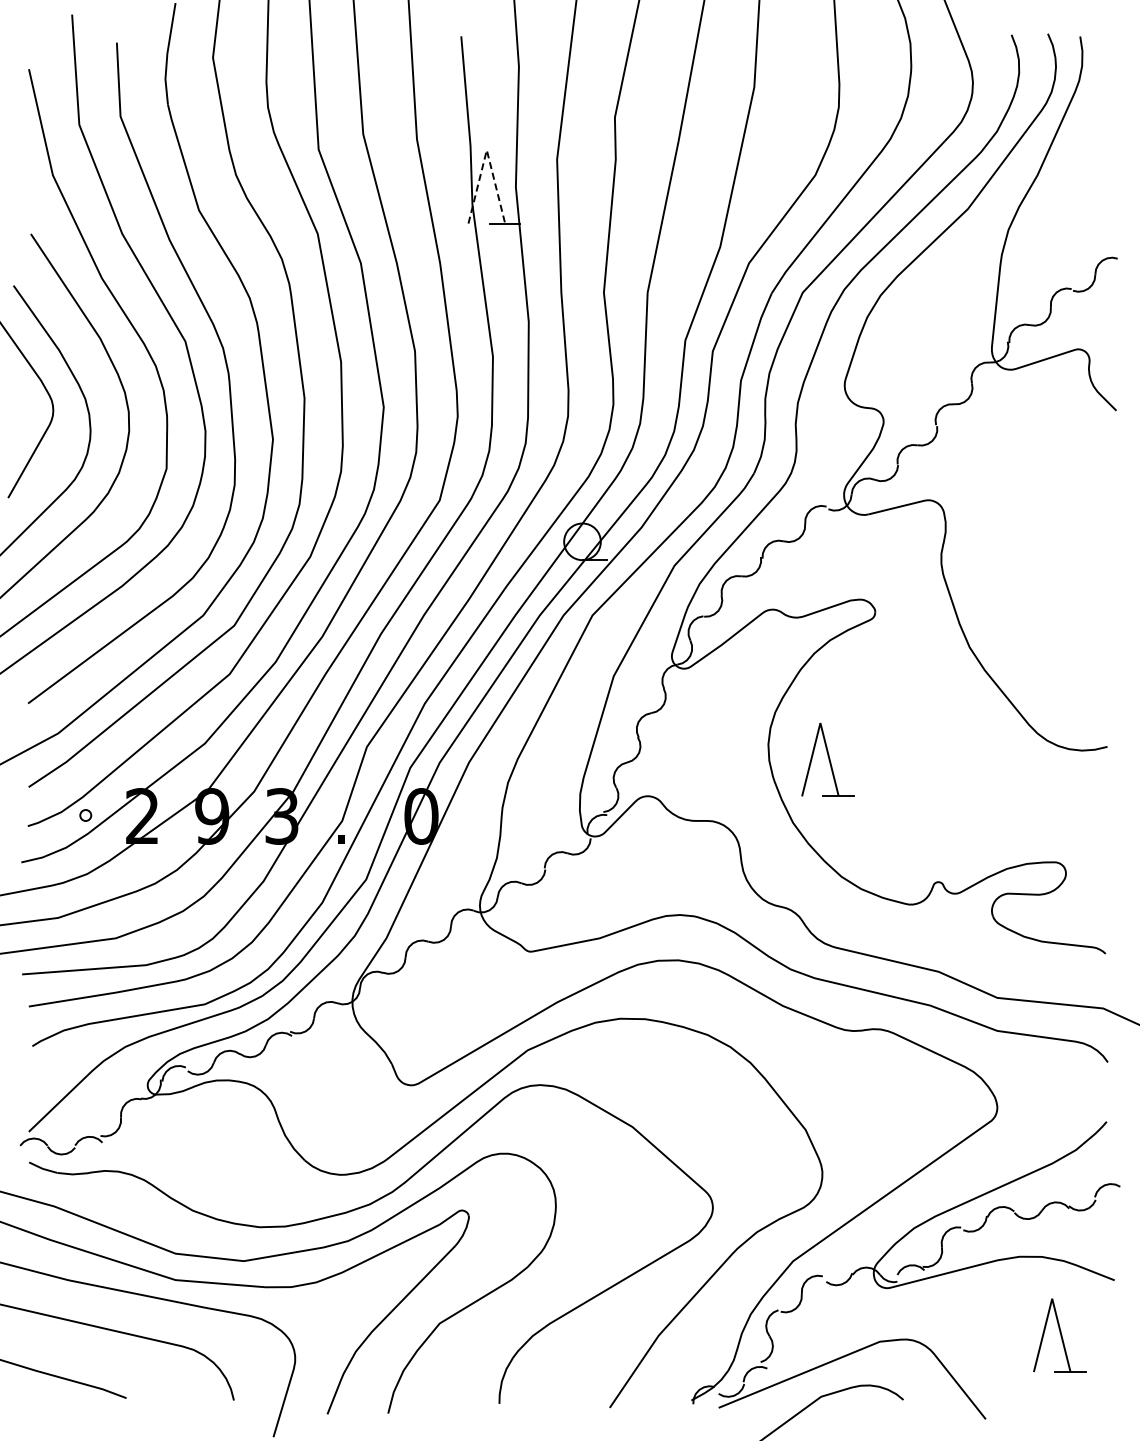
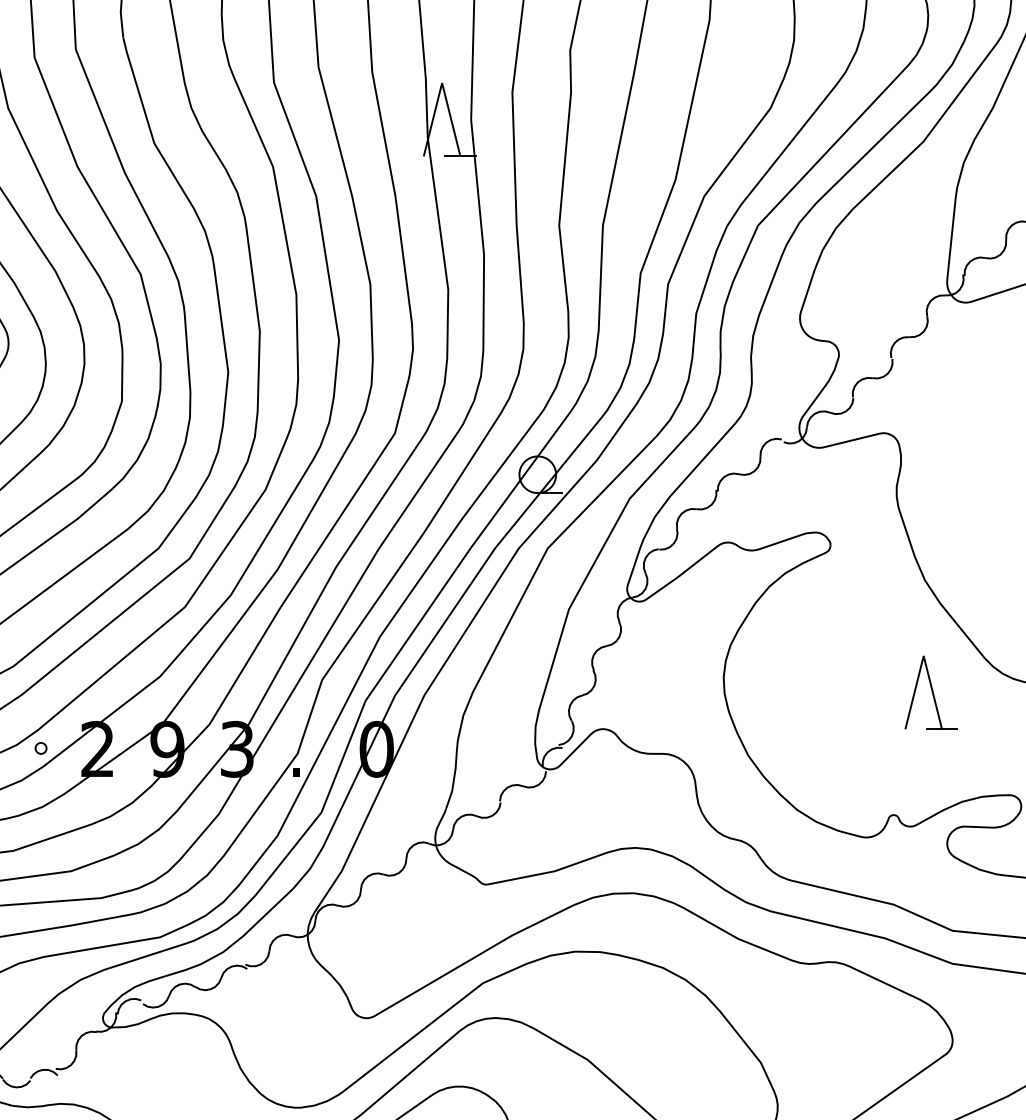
line: (486, 150) -> (441, 83), dashed -> solid
part: (827, 759) -> (930, 692), moved

